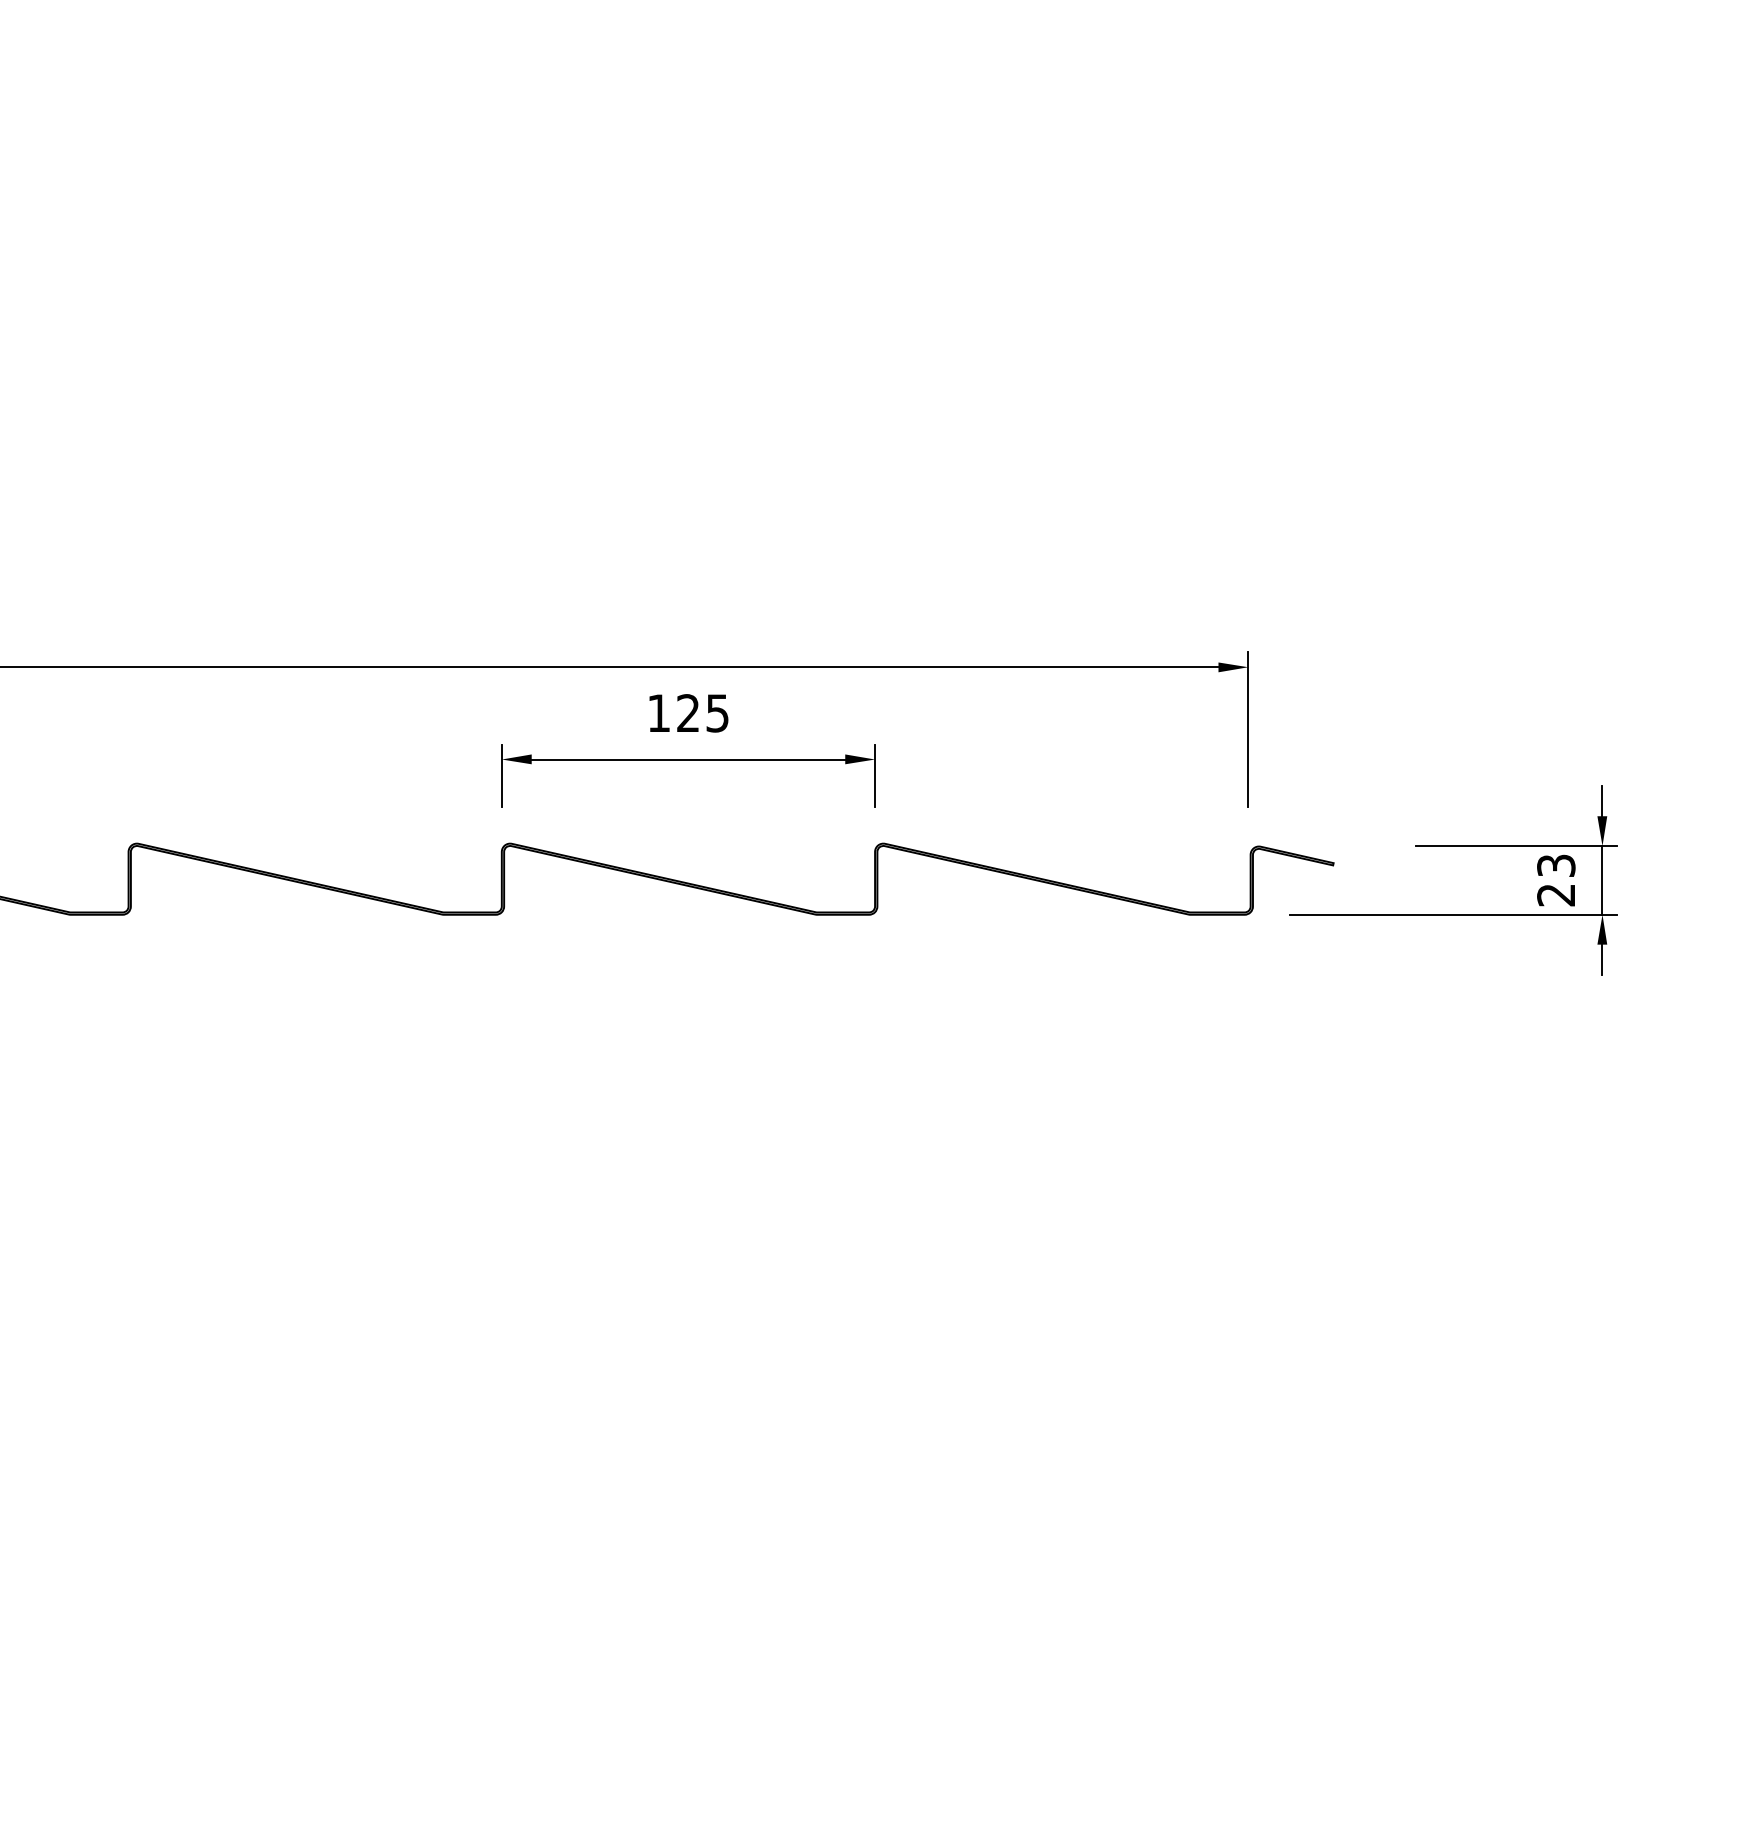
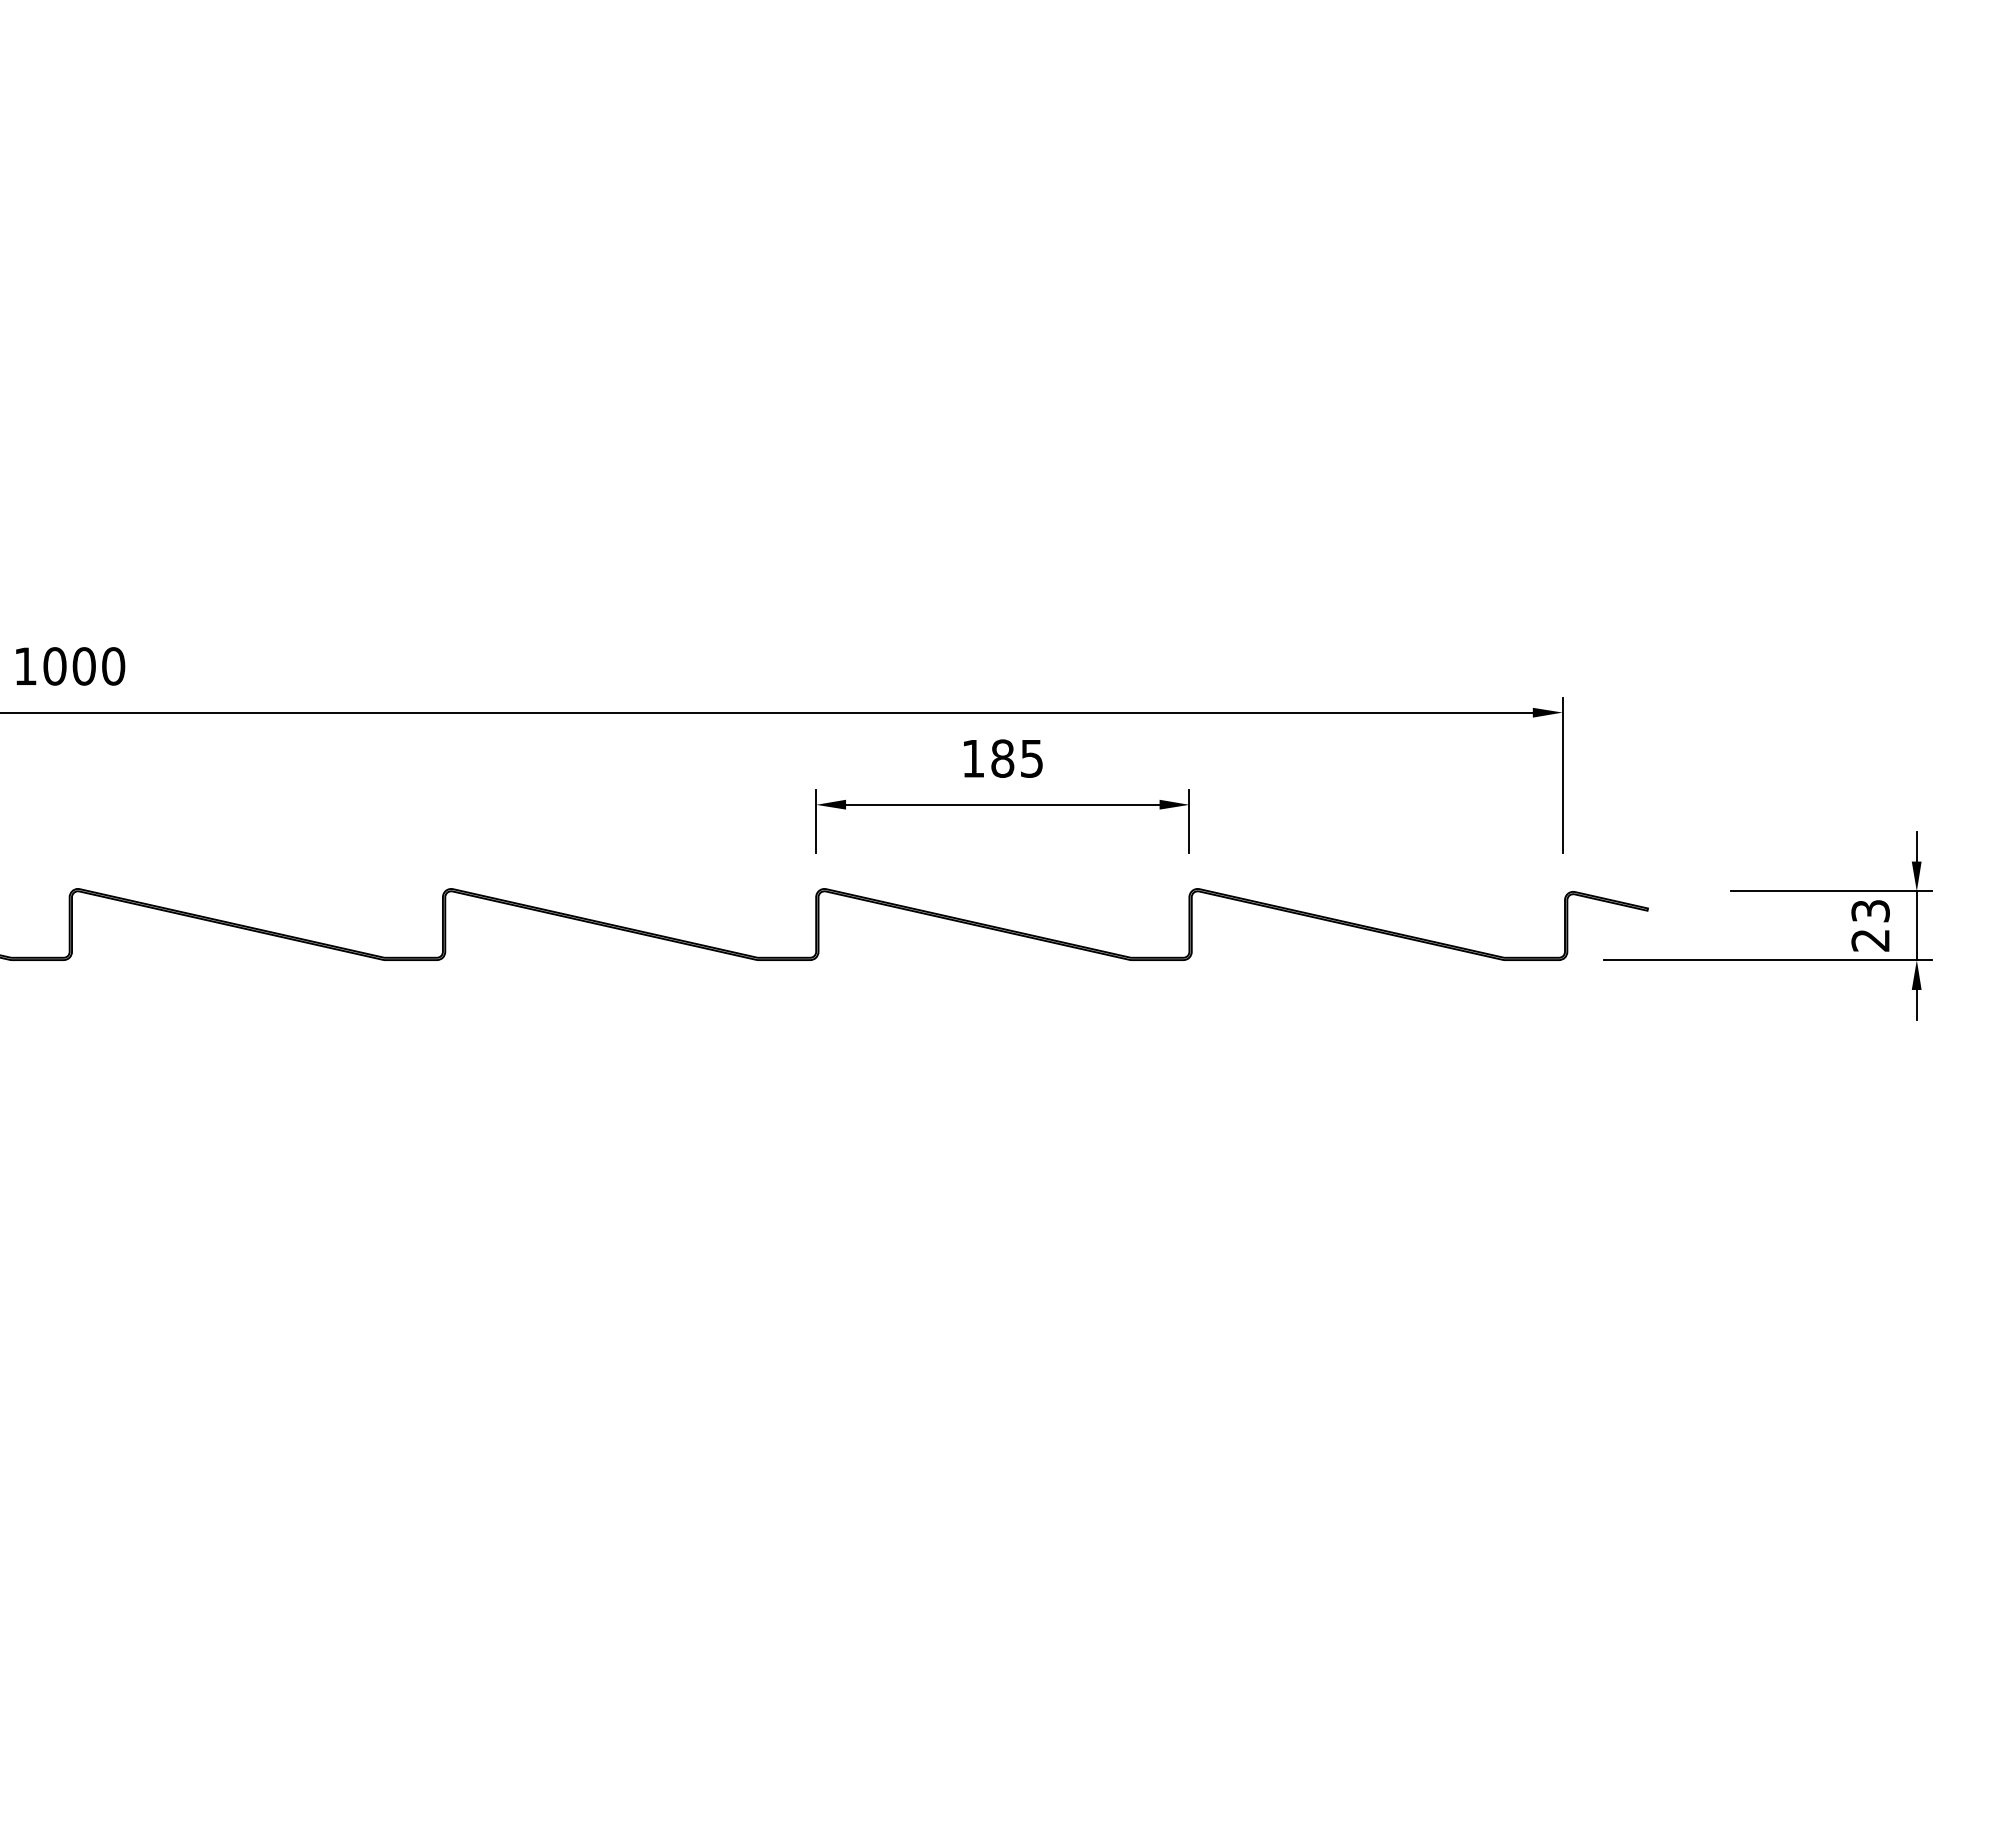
text: (688, 713) -> (1002, 758), 125 -> 185

